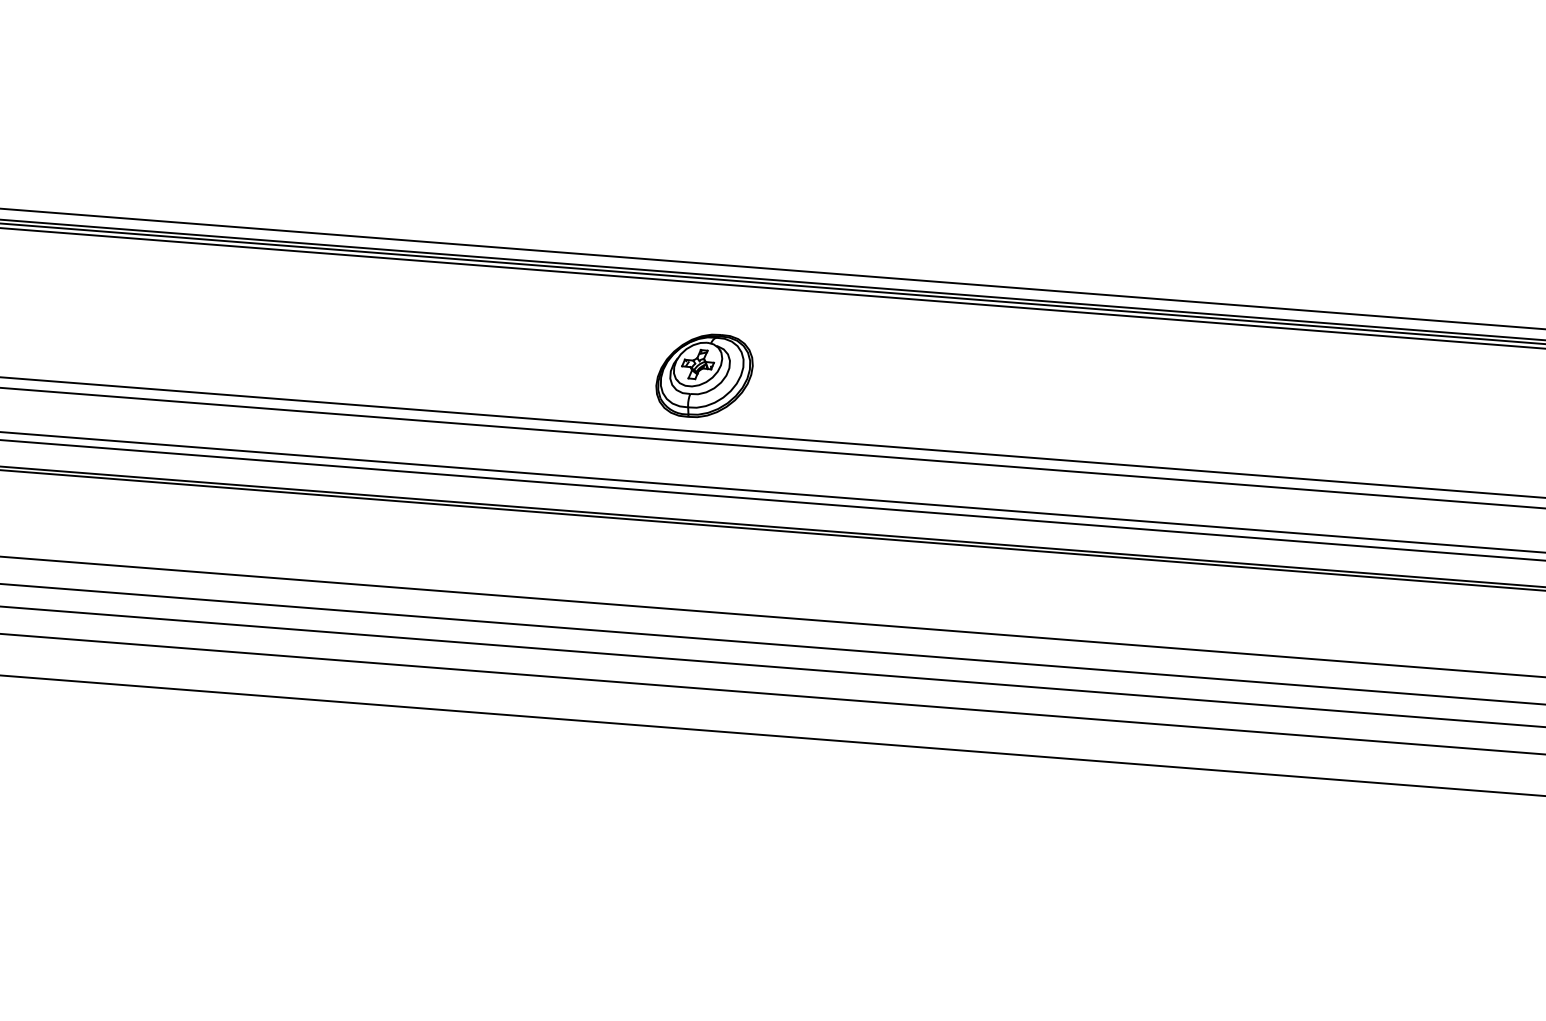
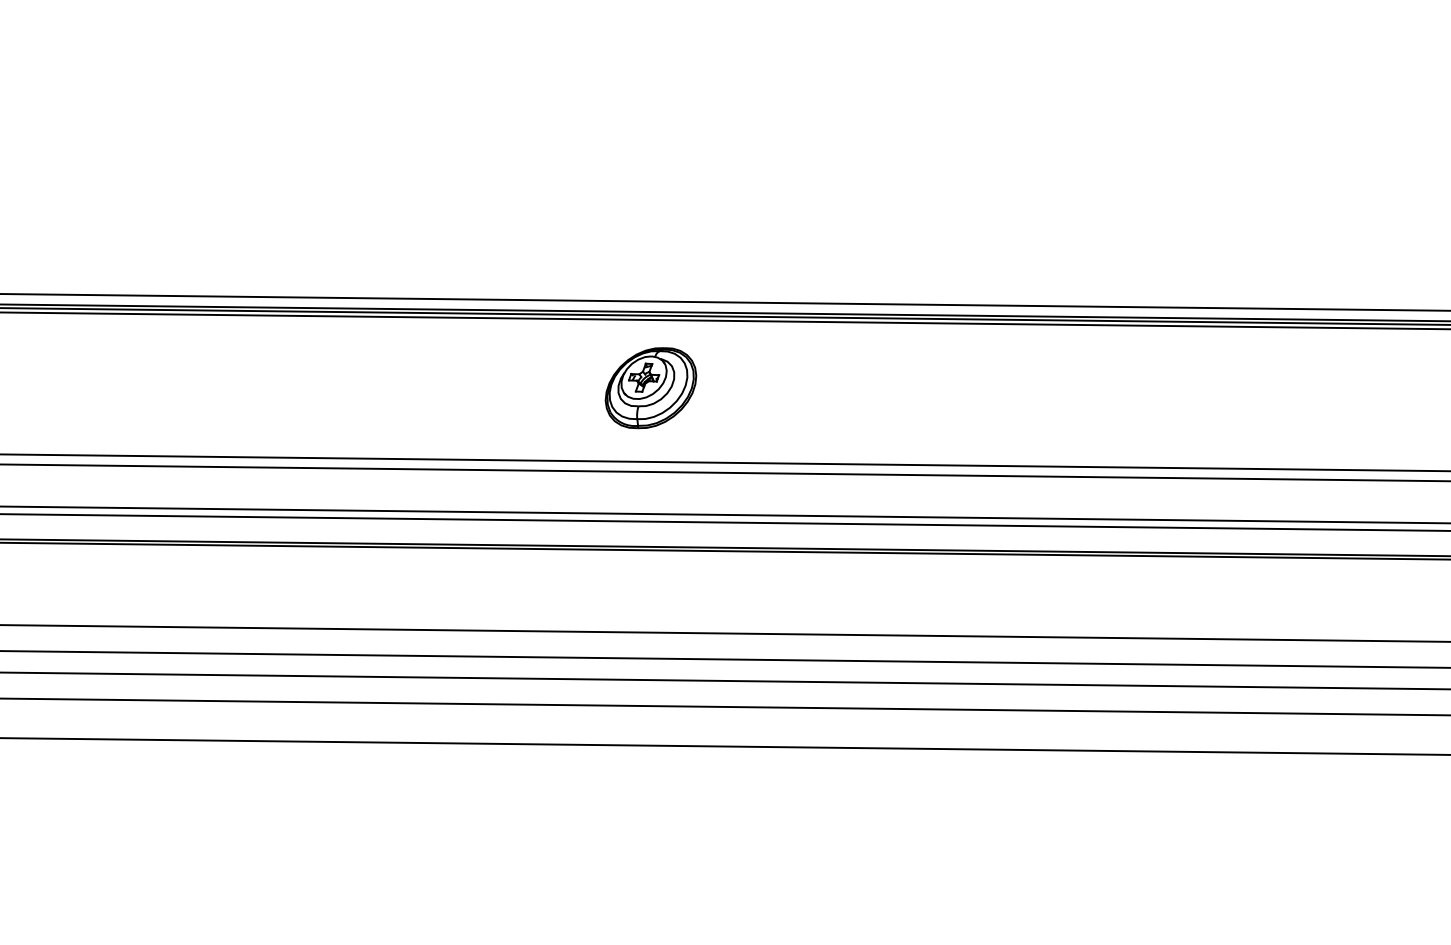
part: (704, 375) -> (650, 387), moved

